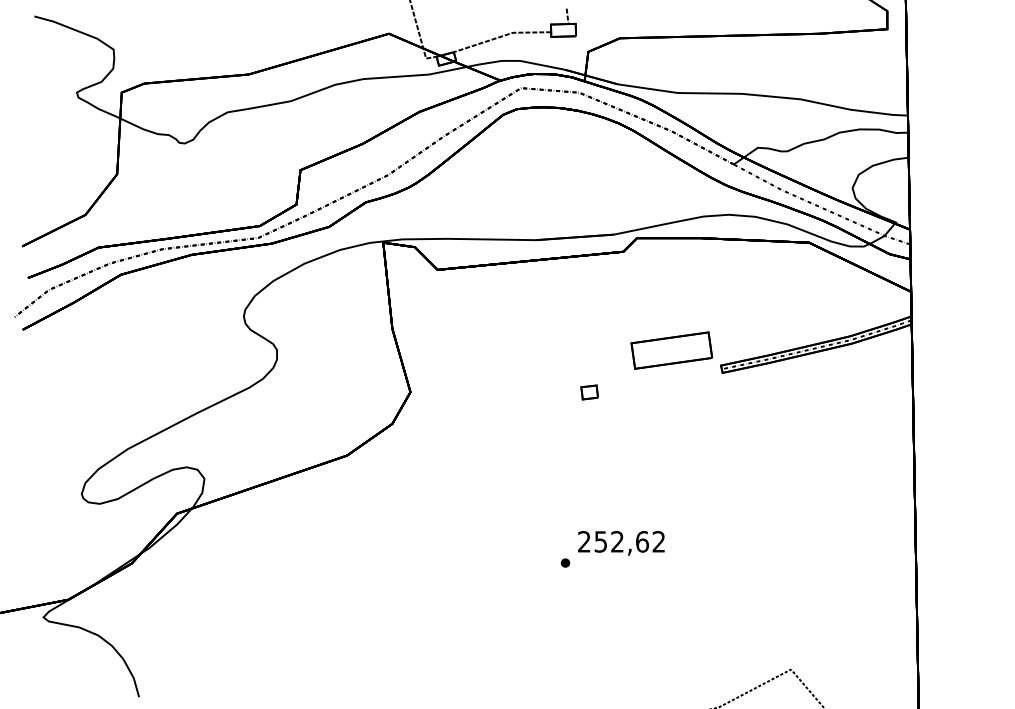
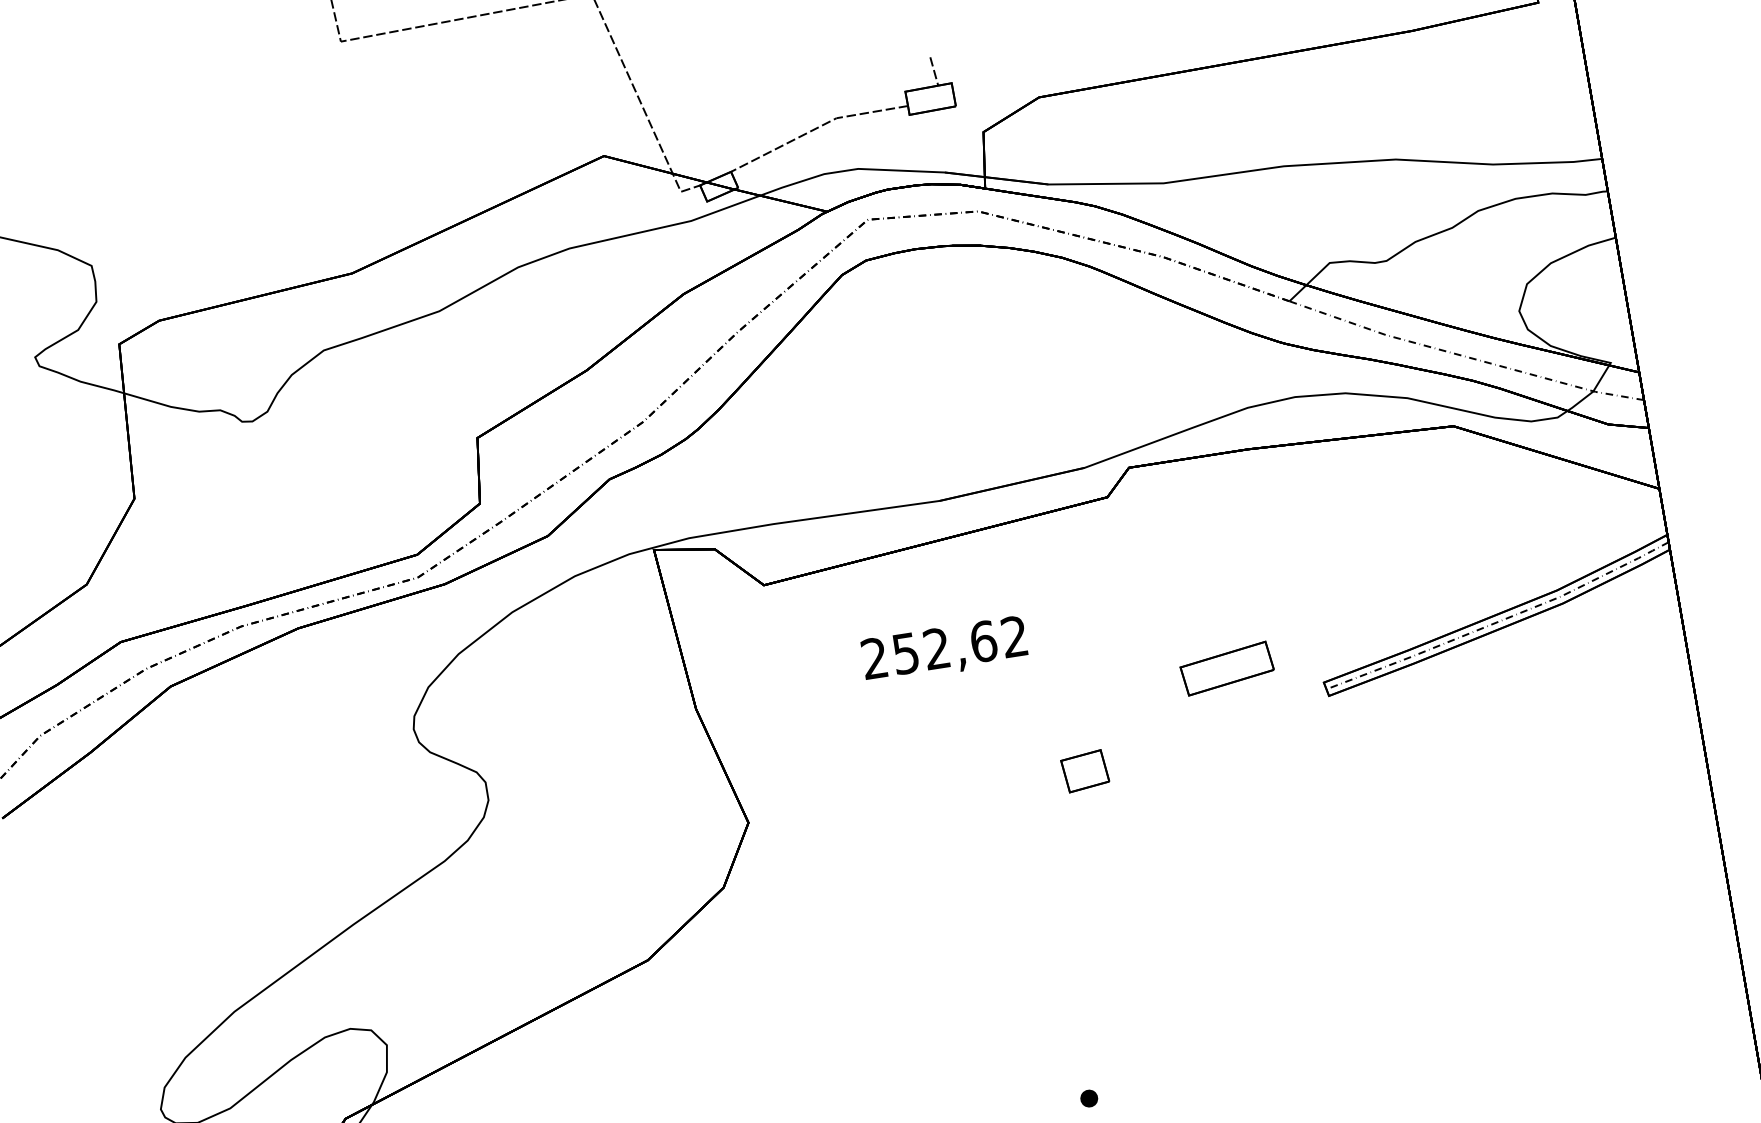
part: (671, 350) -> (1226, 668), size x0.6
part: (589, 392) -> (1084, 771), size x1.4
text: (621, 543) -> (944, 650), moved

